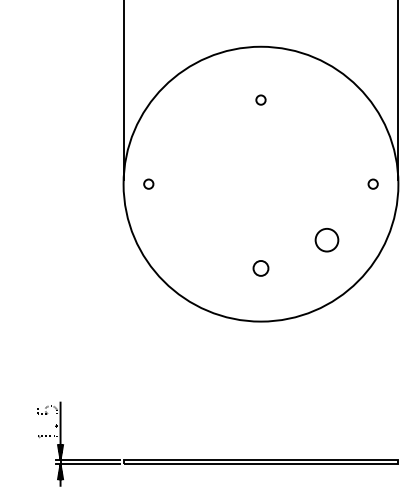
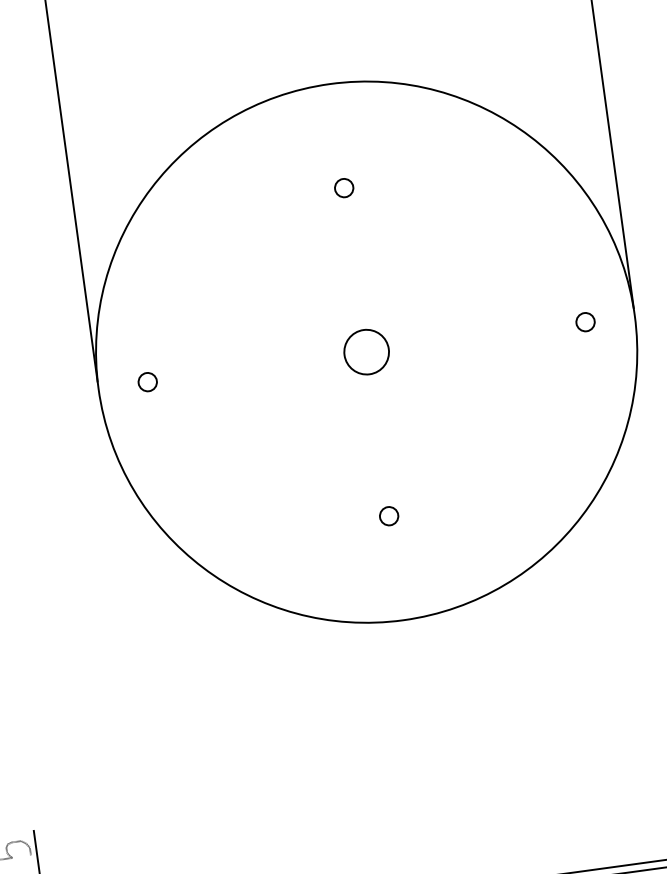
circle: (326, 240) -> (365, 352), moved
circle: (260, 267) -> (387, 514), size x0.62

